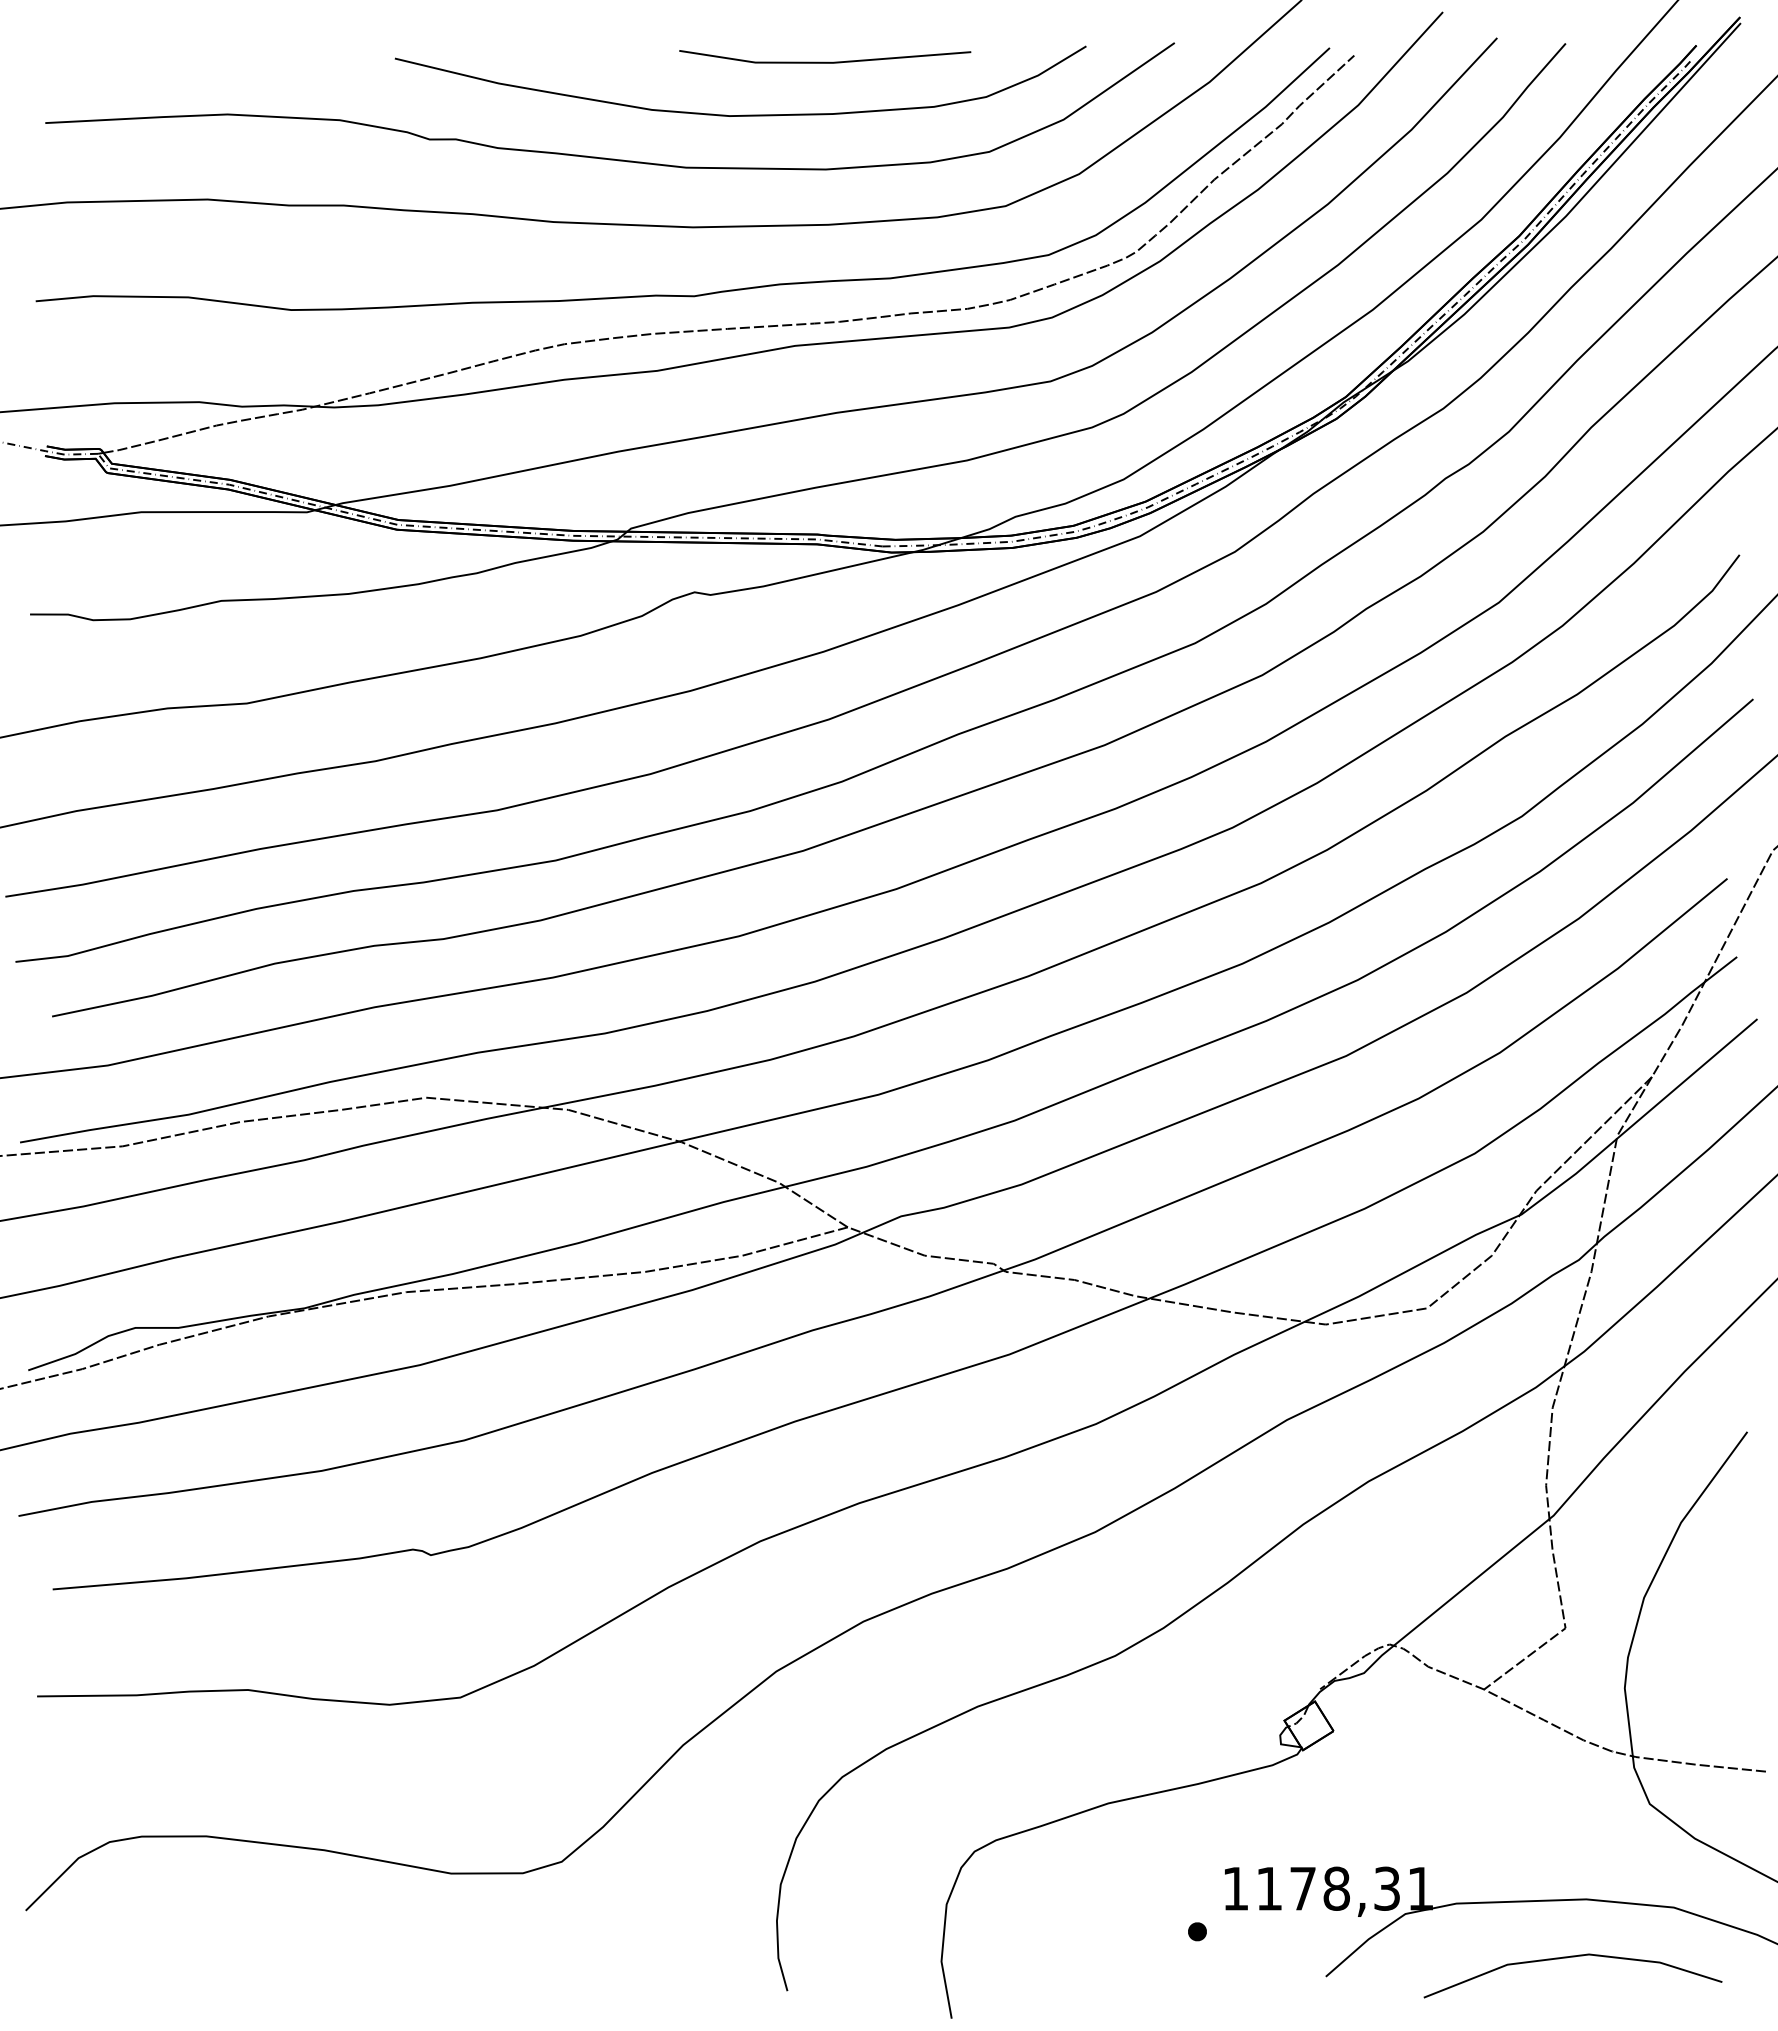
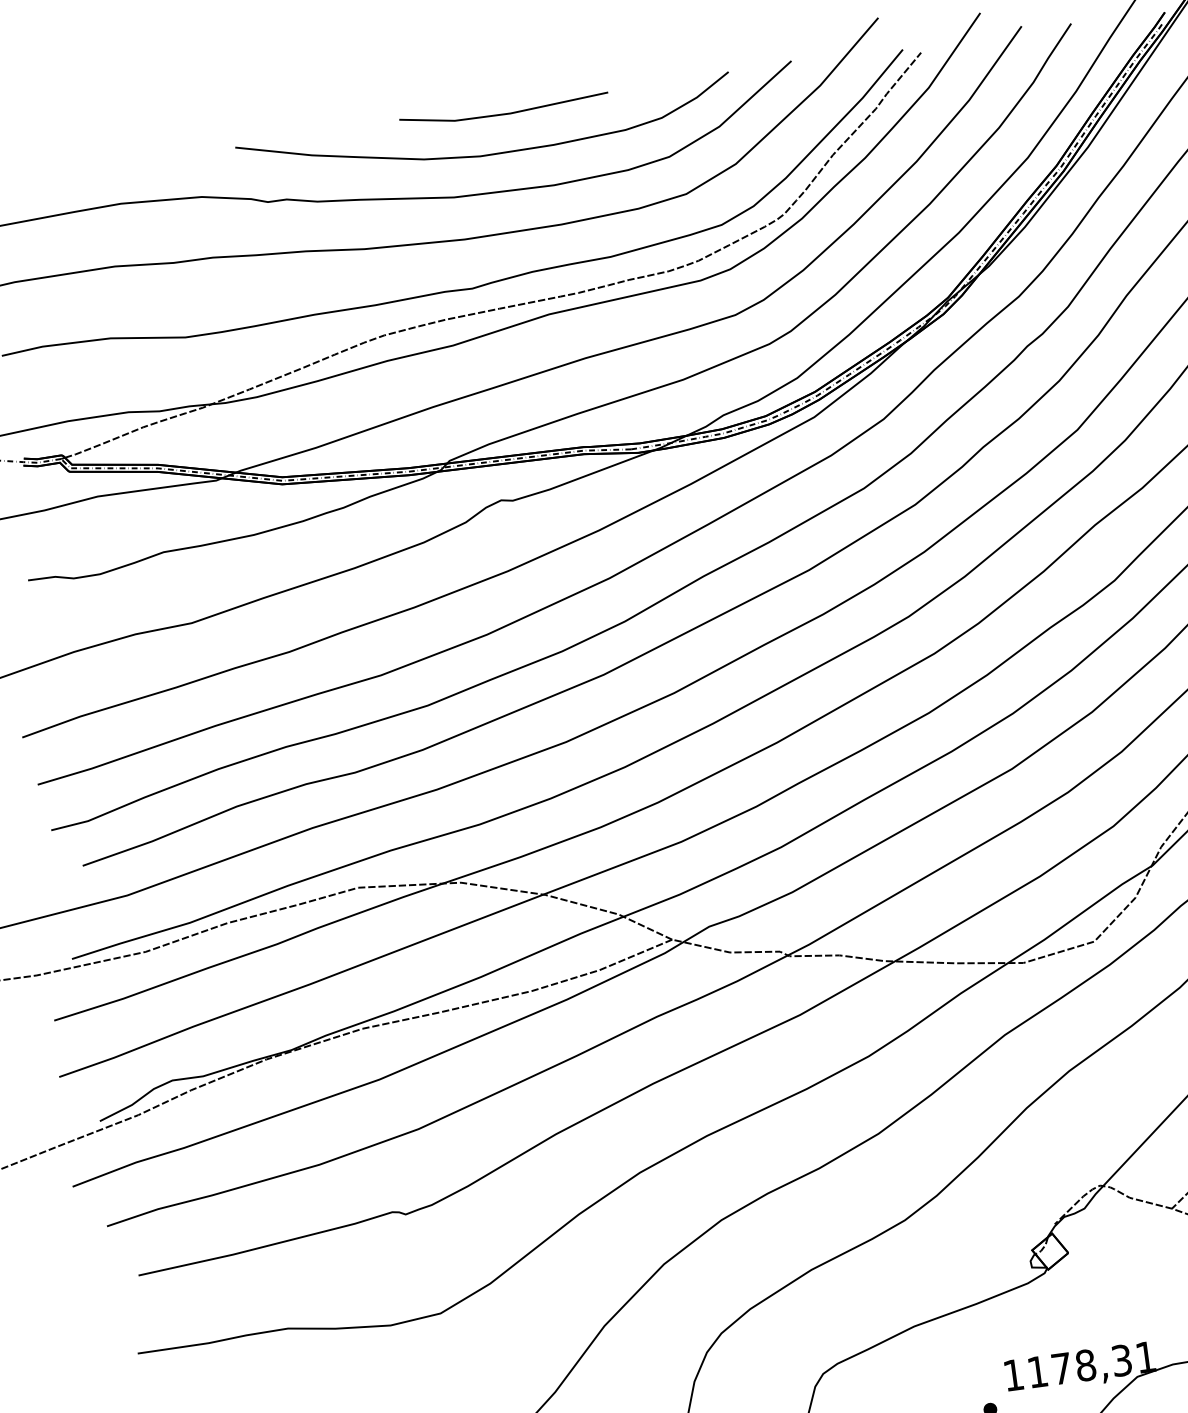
line: (825, 61) -> (504, 113), moved

